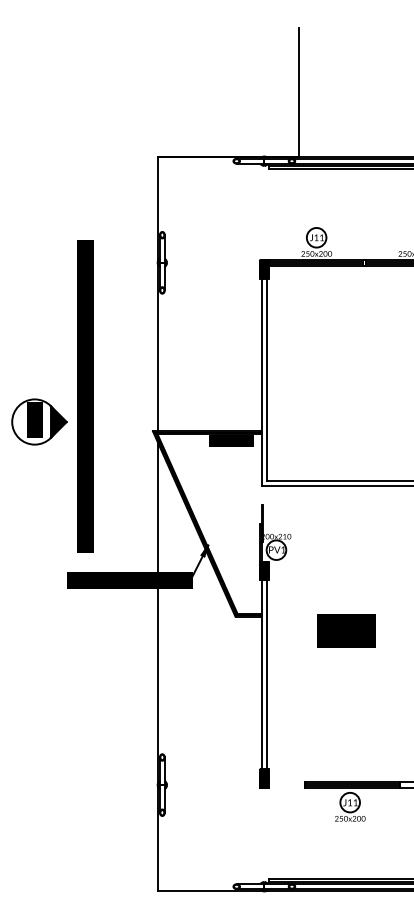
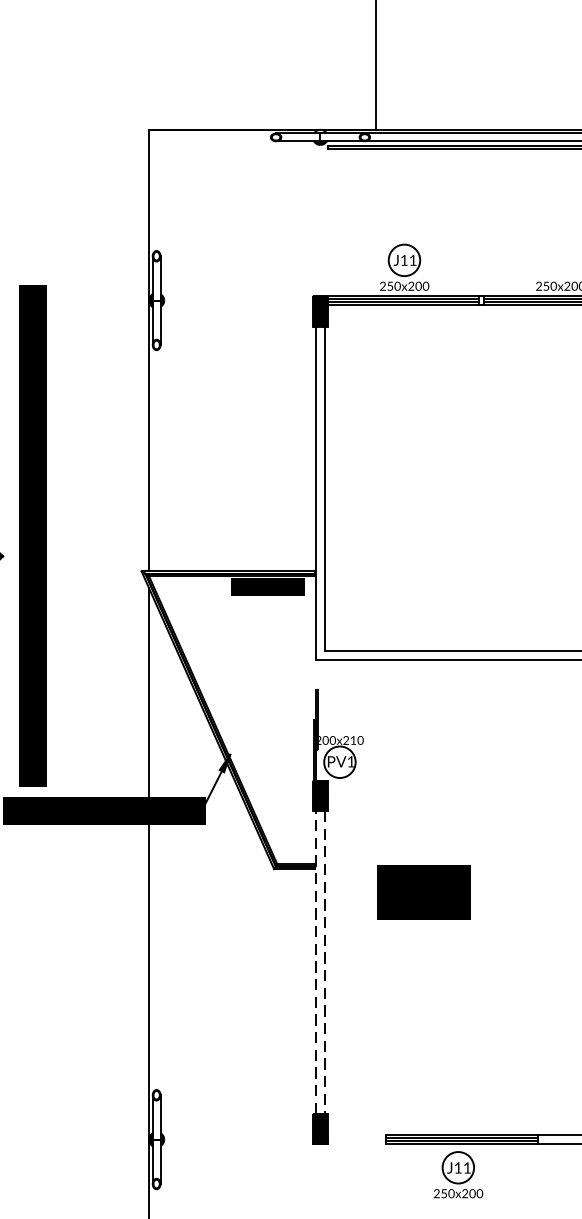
text: (85, 396) -> (33, 536), moved
text: (346, 630) -> (423, 891), moved
line: (261, 674) -> (315, 961), solid -> dashed
line: (267, 675) -> (325, 963), solid -> dashed

